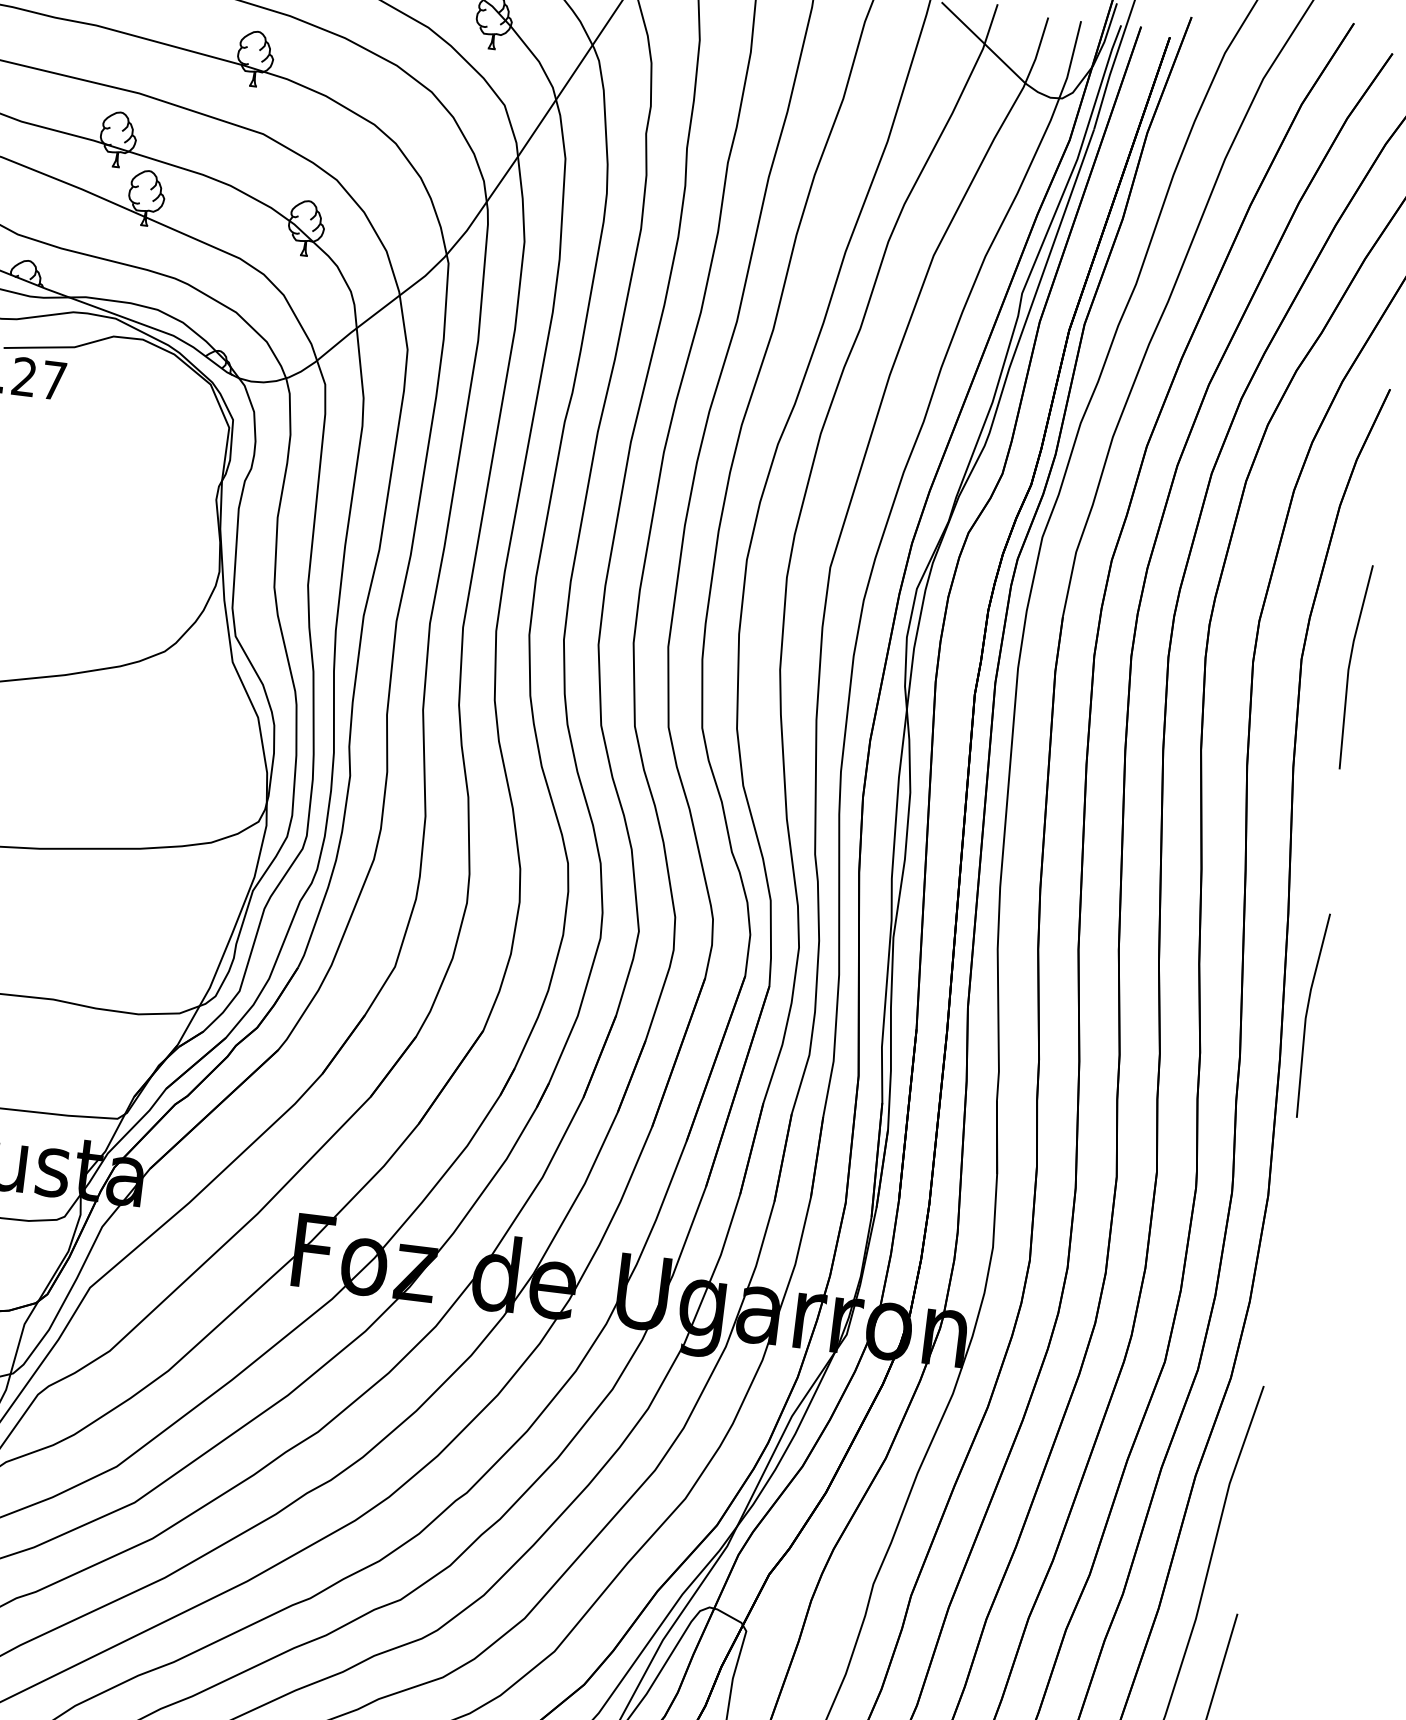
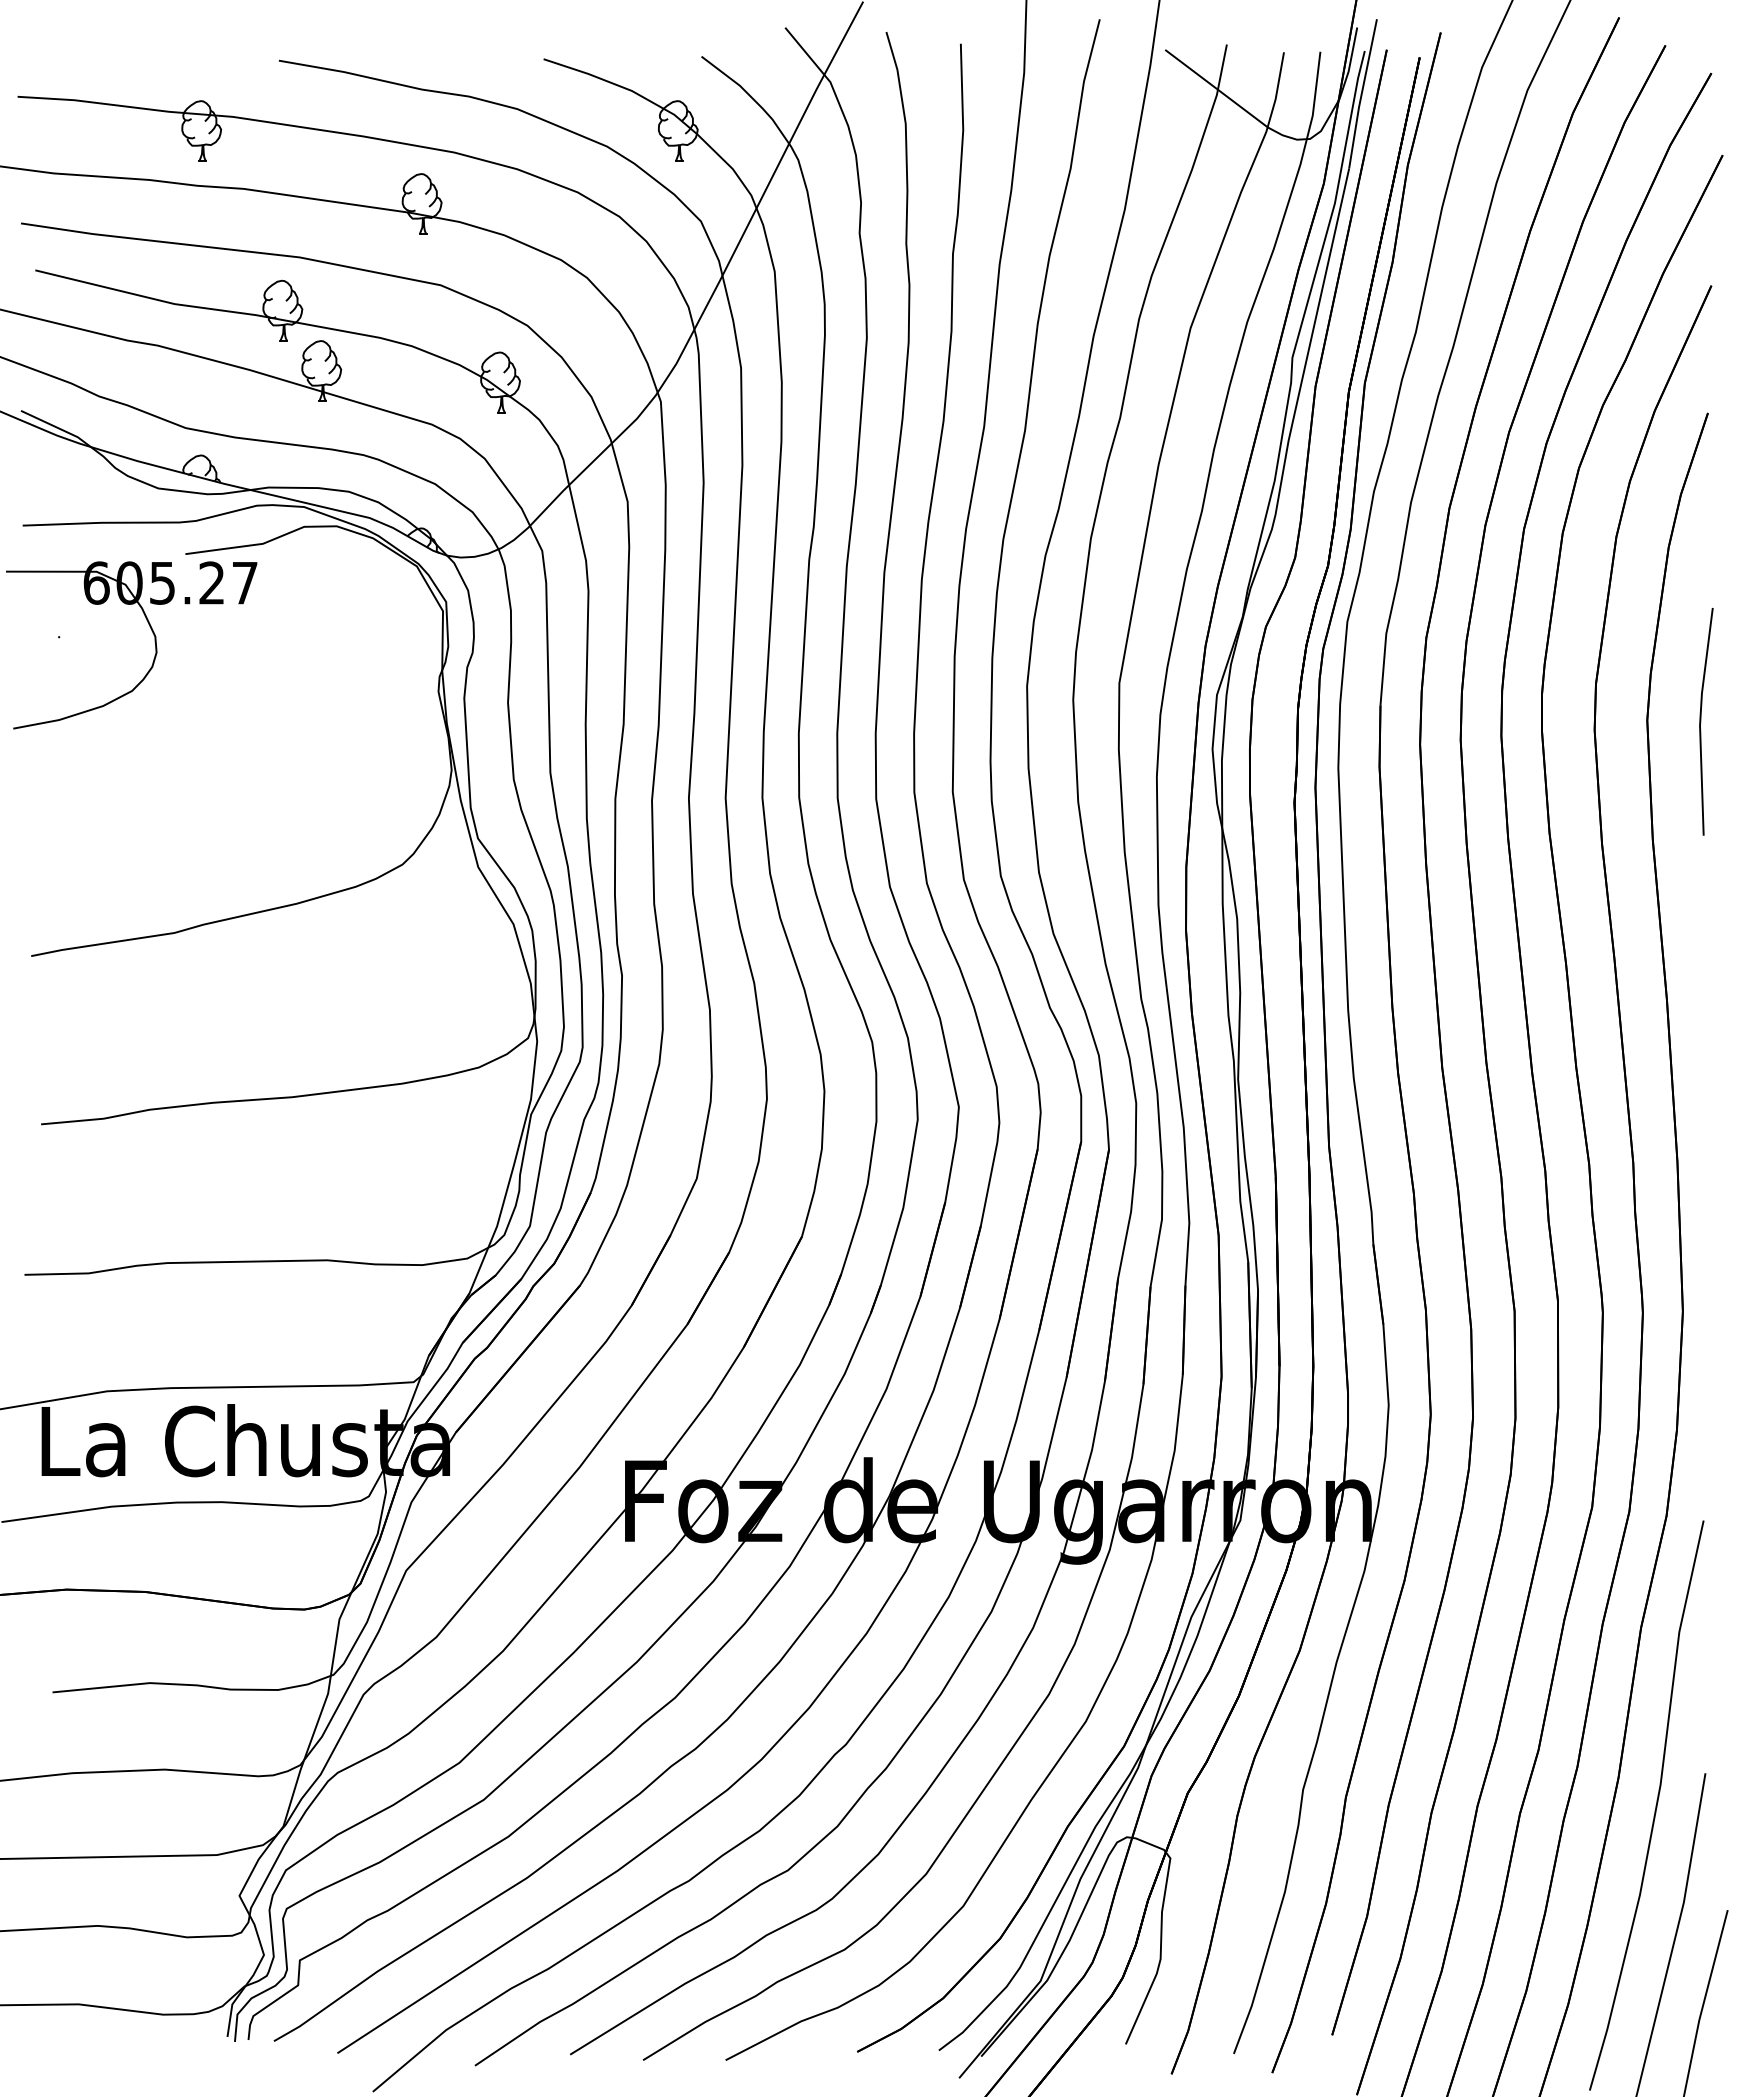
line: (1307, 1014) -> (1701, 1108), removed

